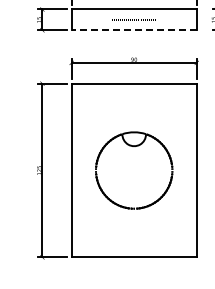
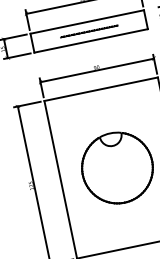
part: (133, 19) -> (88, 31), size x1.43
line: (134, 30) -> (91, 40), dashed -> solid

